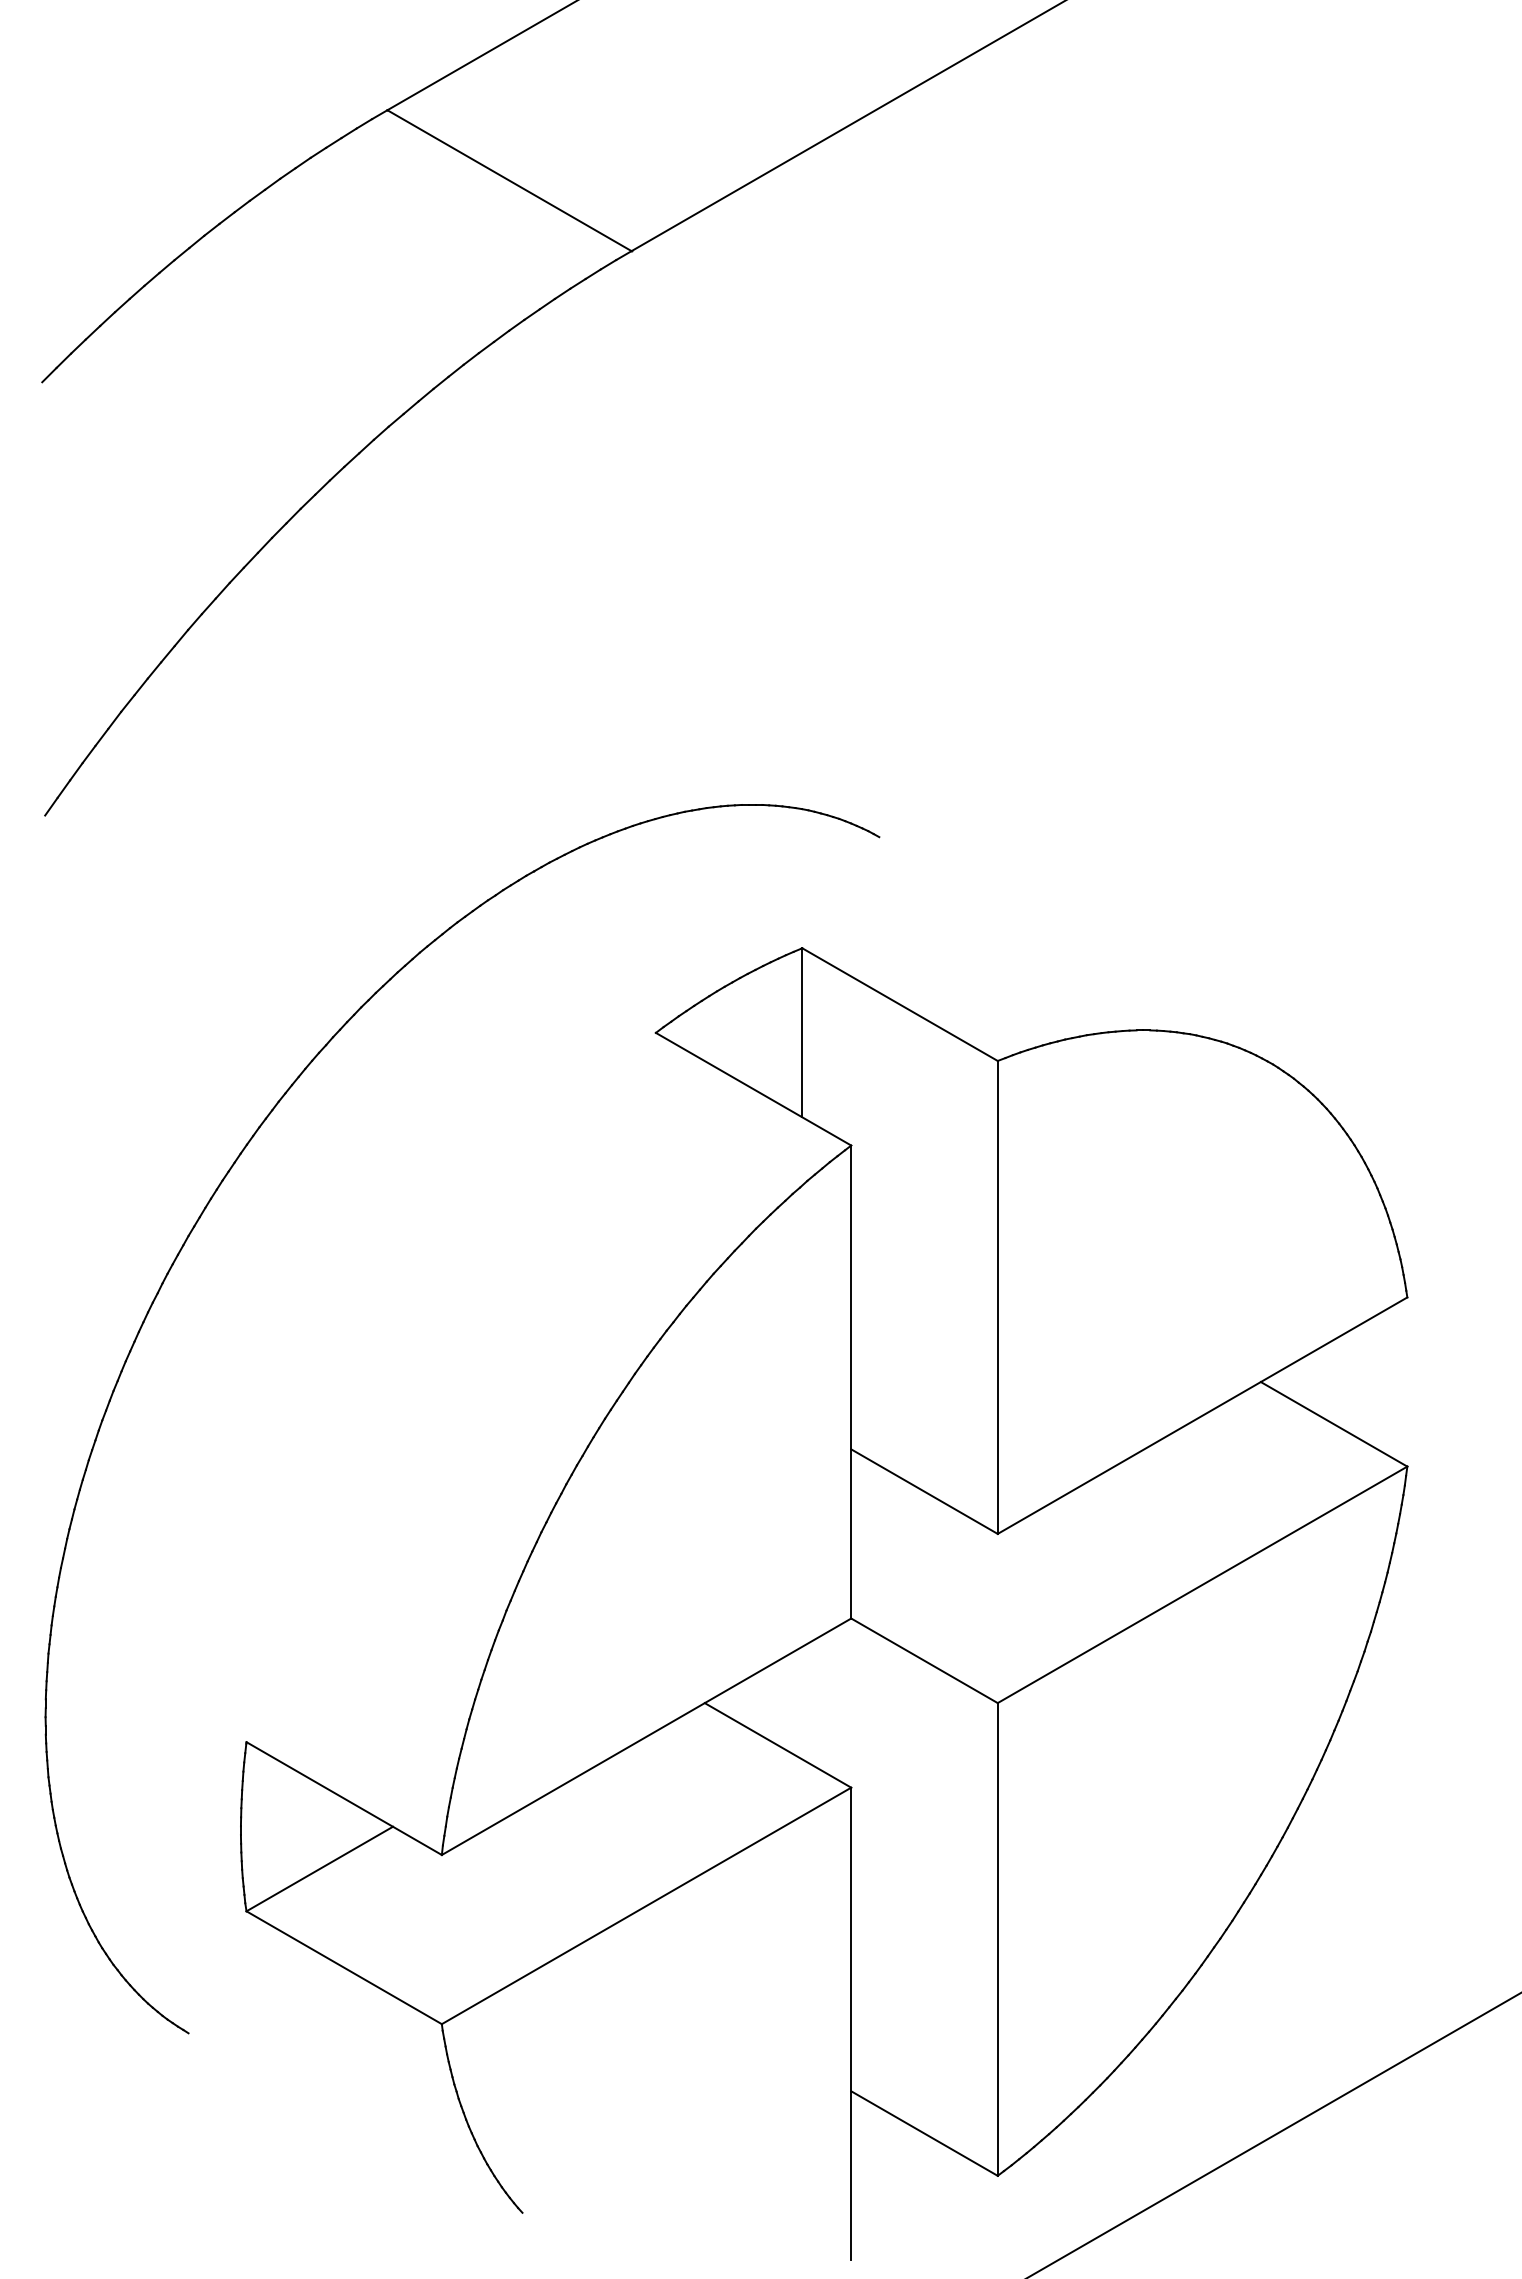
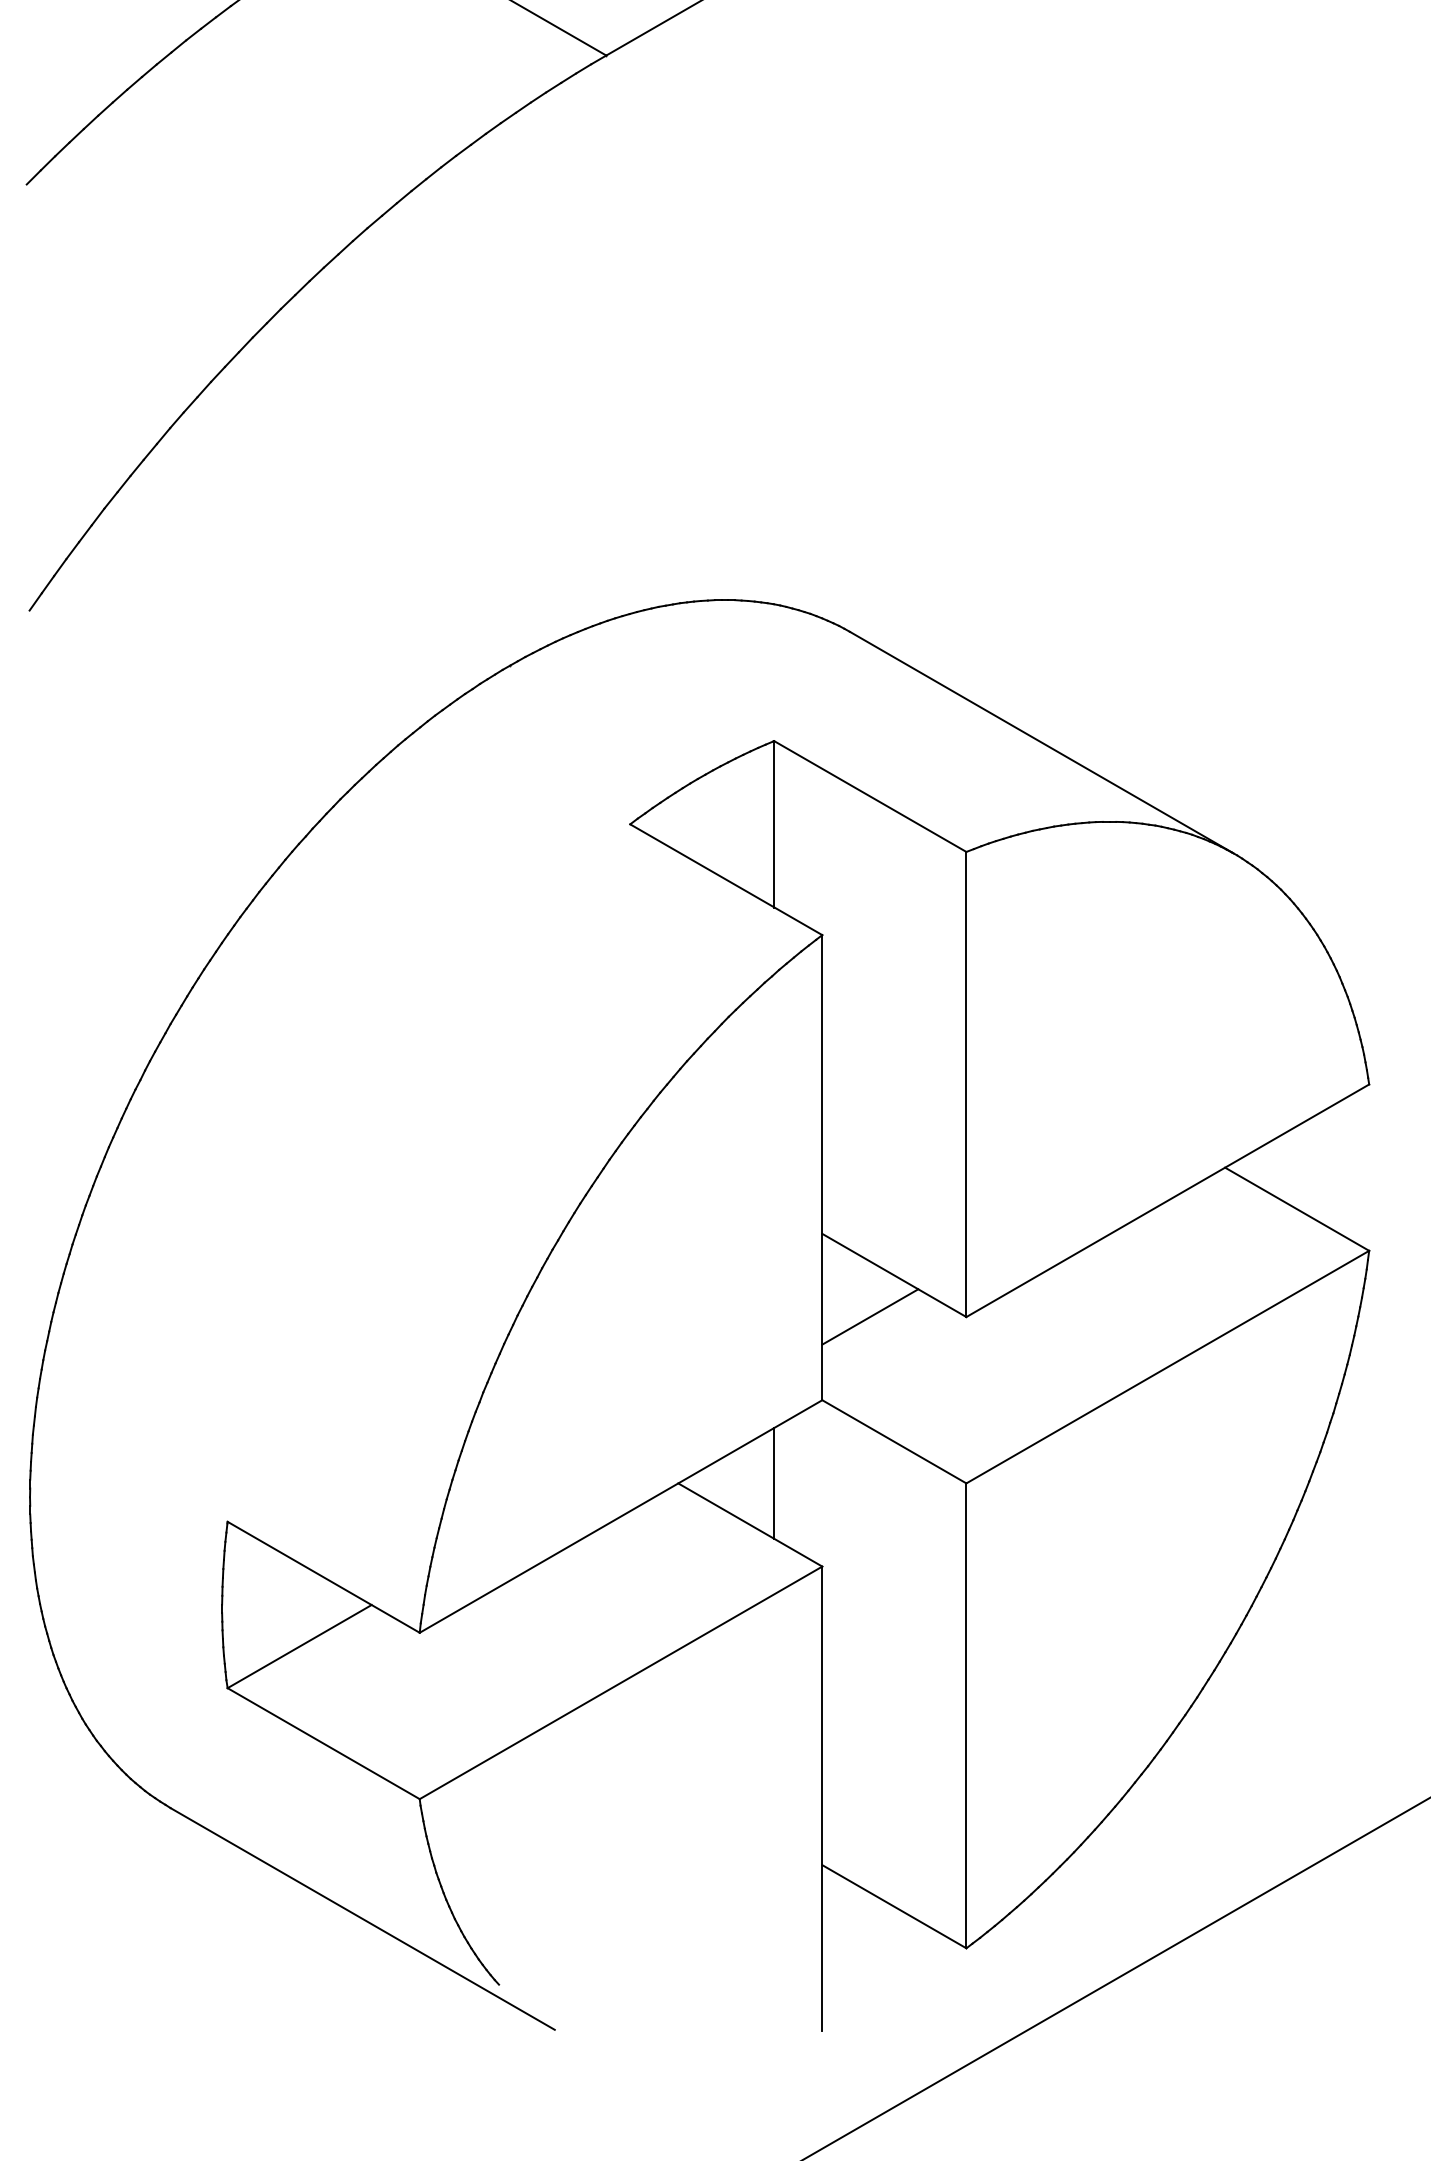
line: (1074, 949) -> (1041, 742), added
line: (899, 1533) -> (869, 1316), added
line: (802, 1702) -> (774, 1482), added
line: (383, 2145) -> (362, 1918), added

